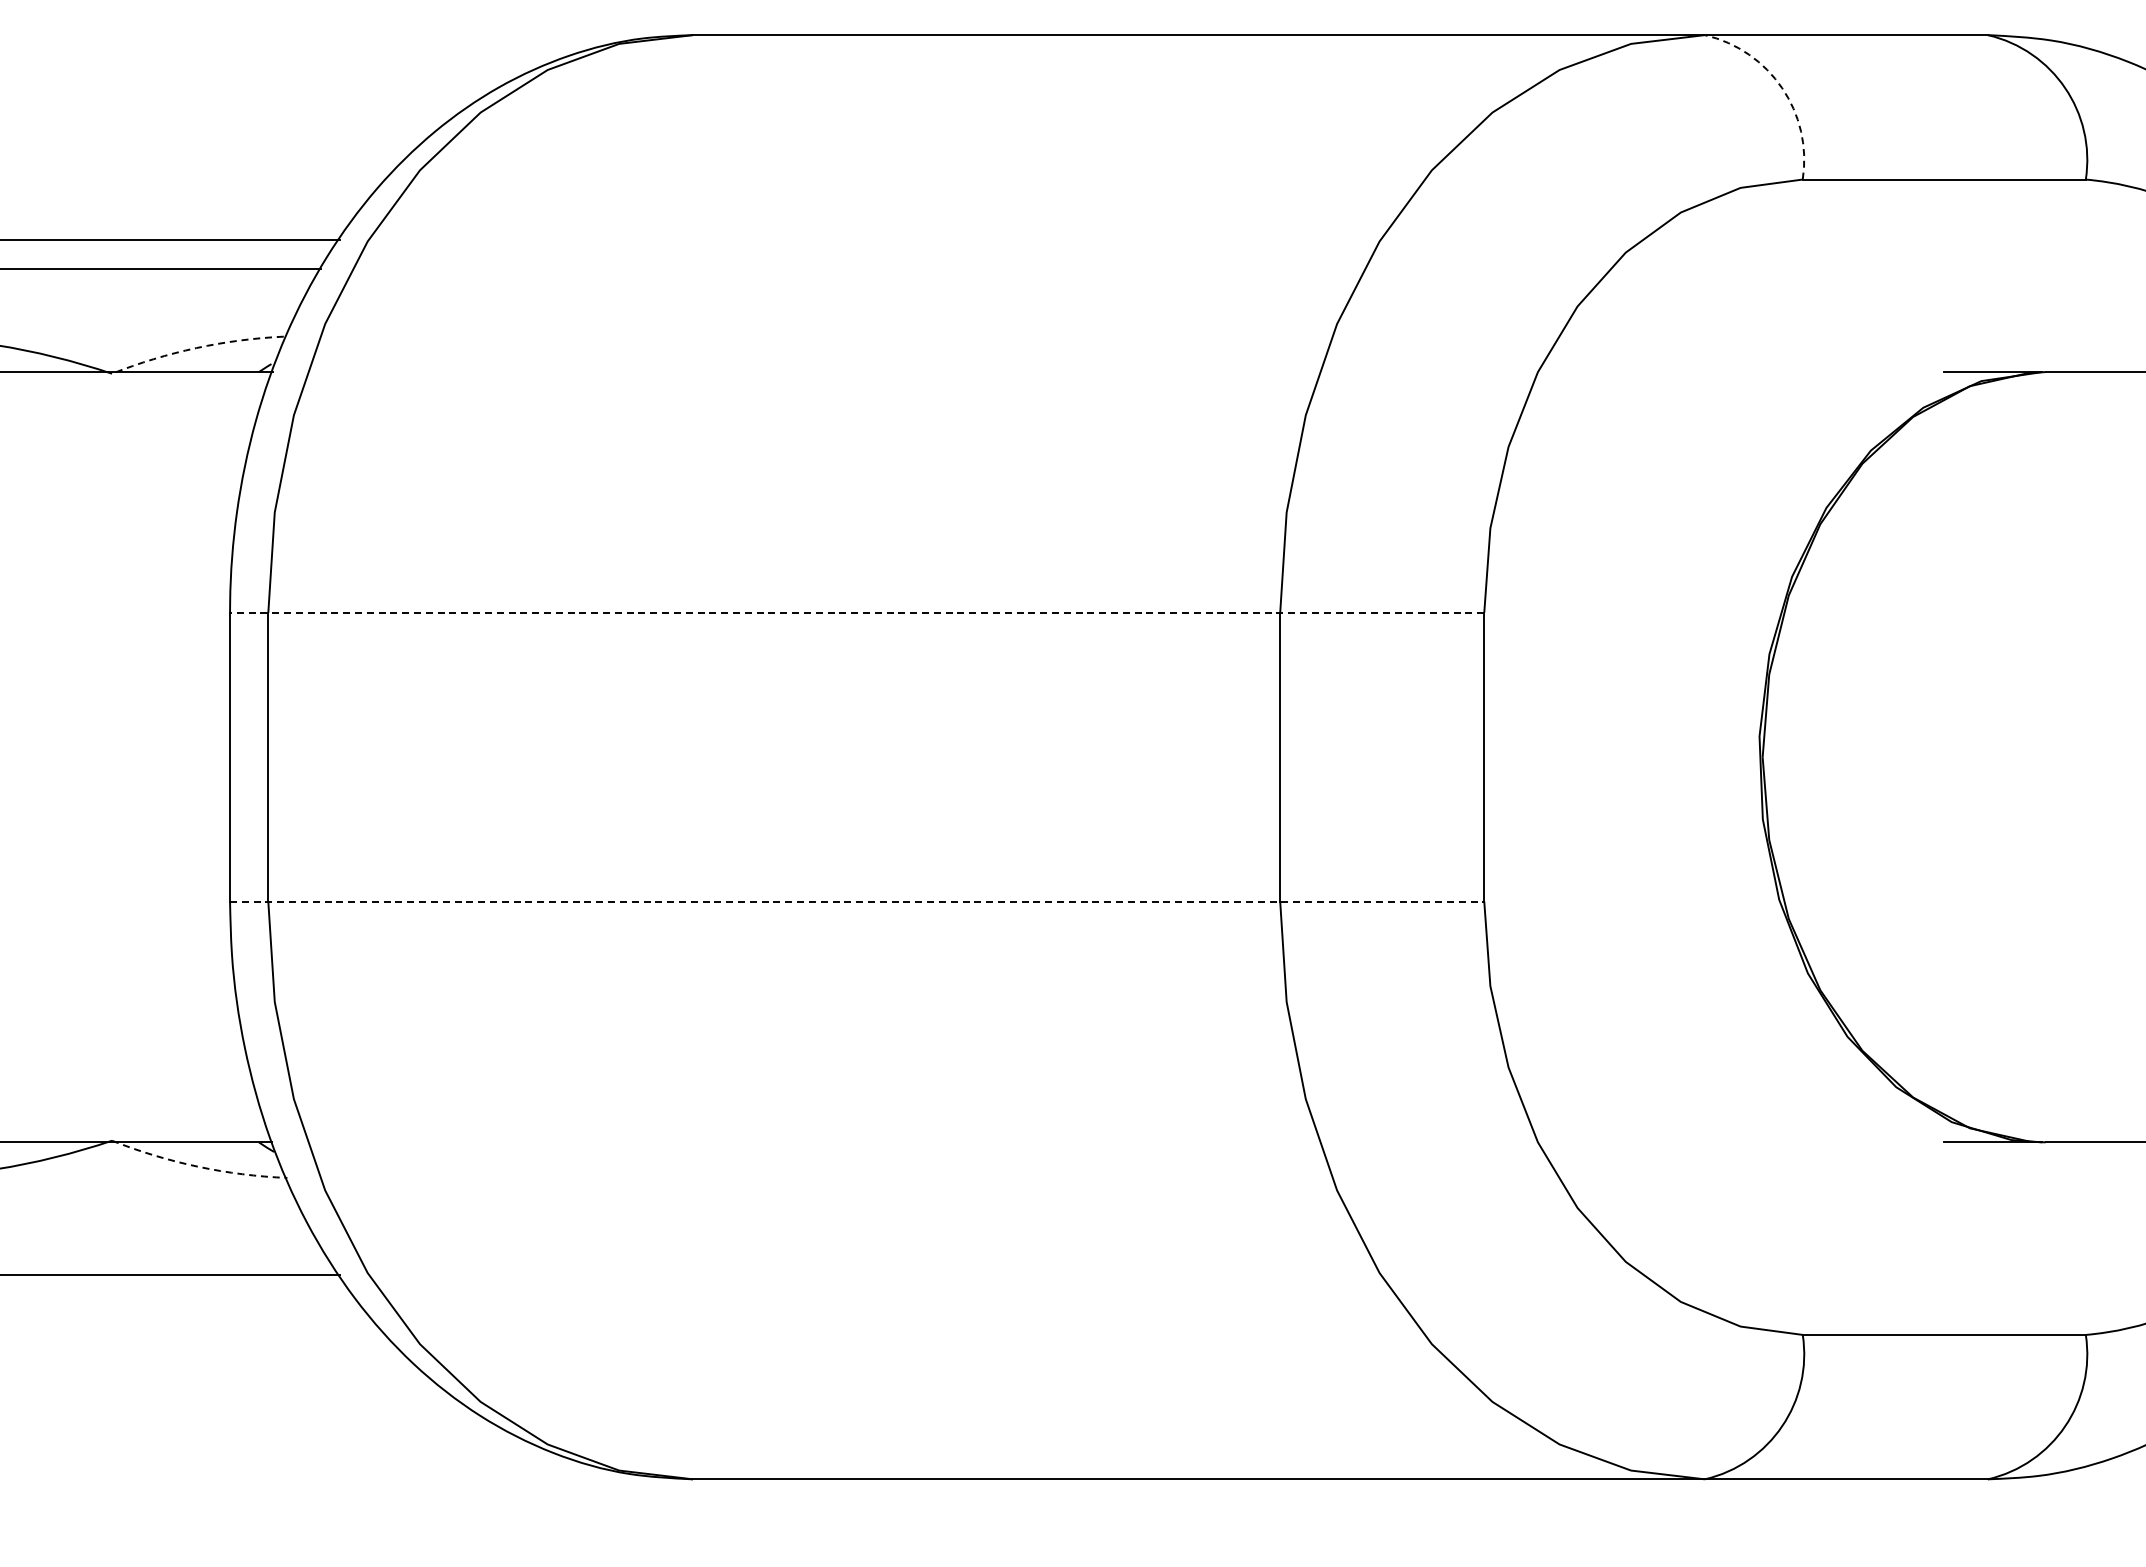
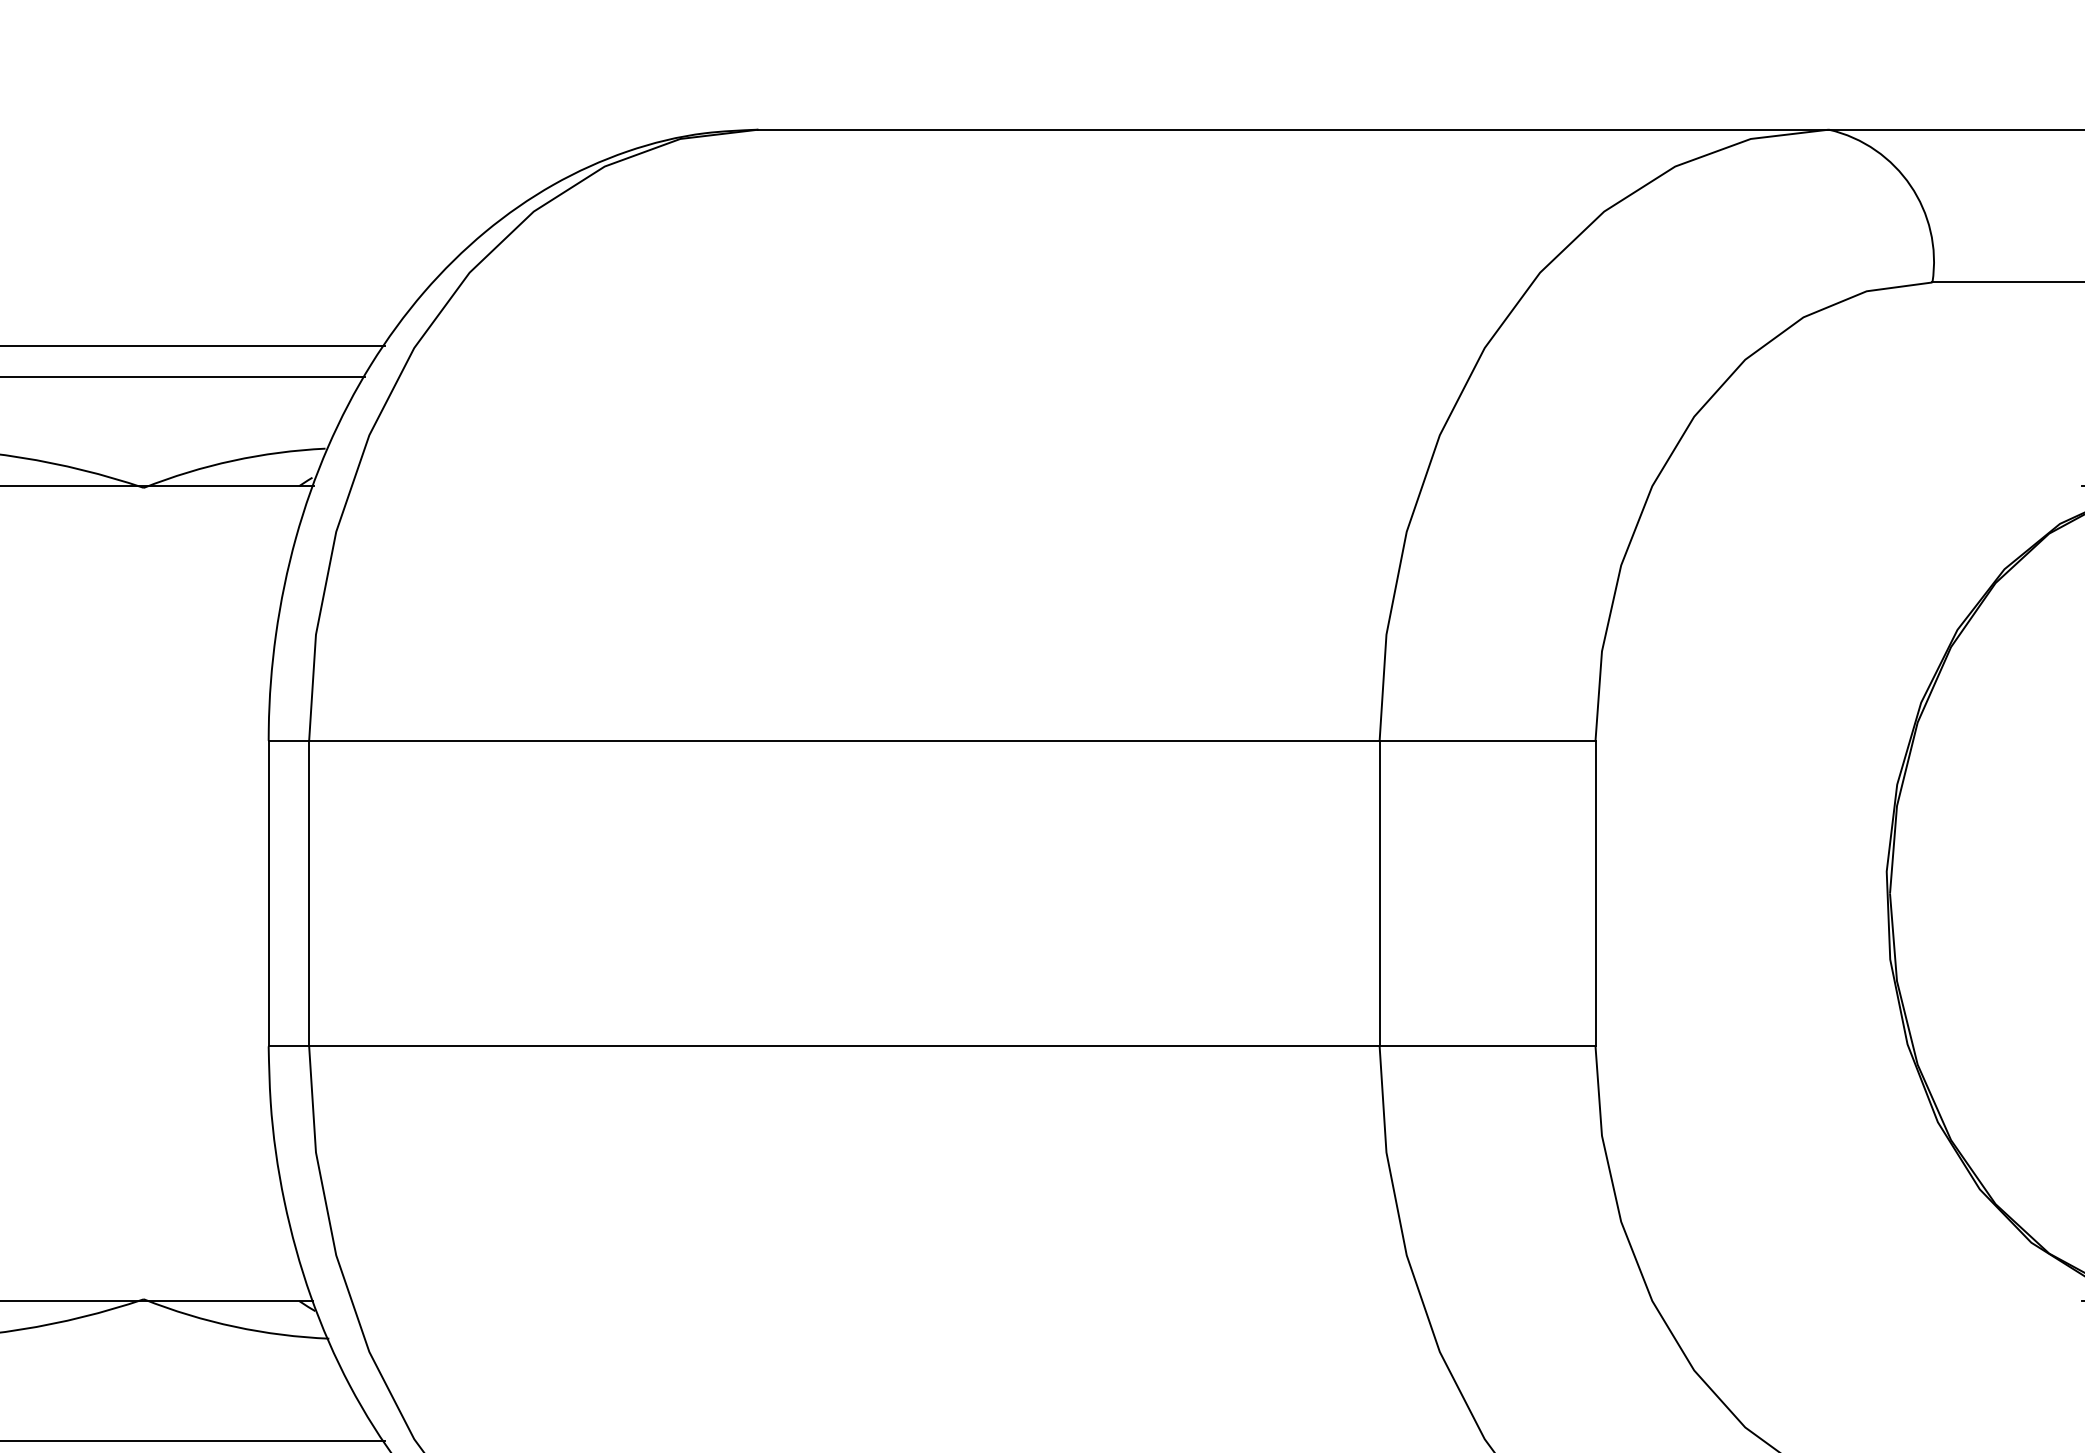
arc: (1782, 88) -> (1911, 186), dashed -> solid
arc: (196, 348) -> (233, 461), dashed -> solid
line: (856, 612) -> (931, 740), dashed -> solid
line: (857, 901) -> (932, 1046), dashed -> solid
arc: (198, 1166) -> (235, 1326), dashed -> solid

